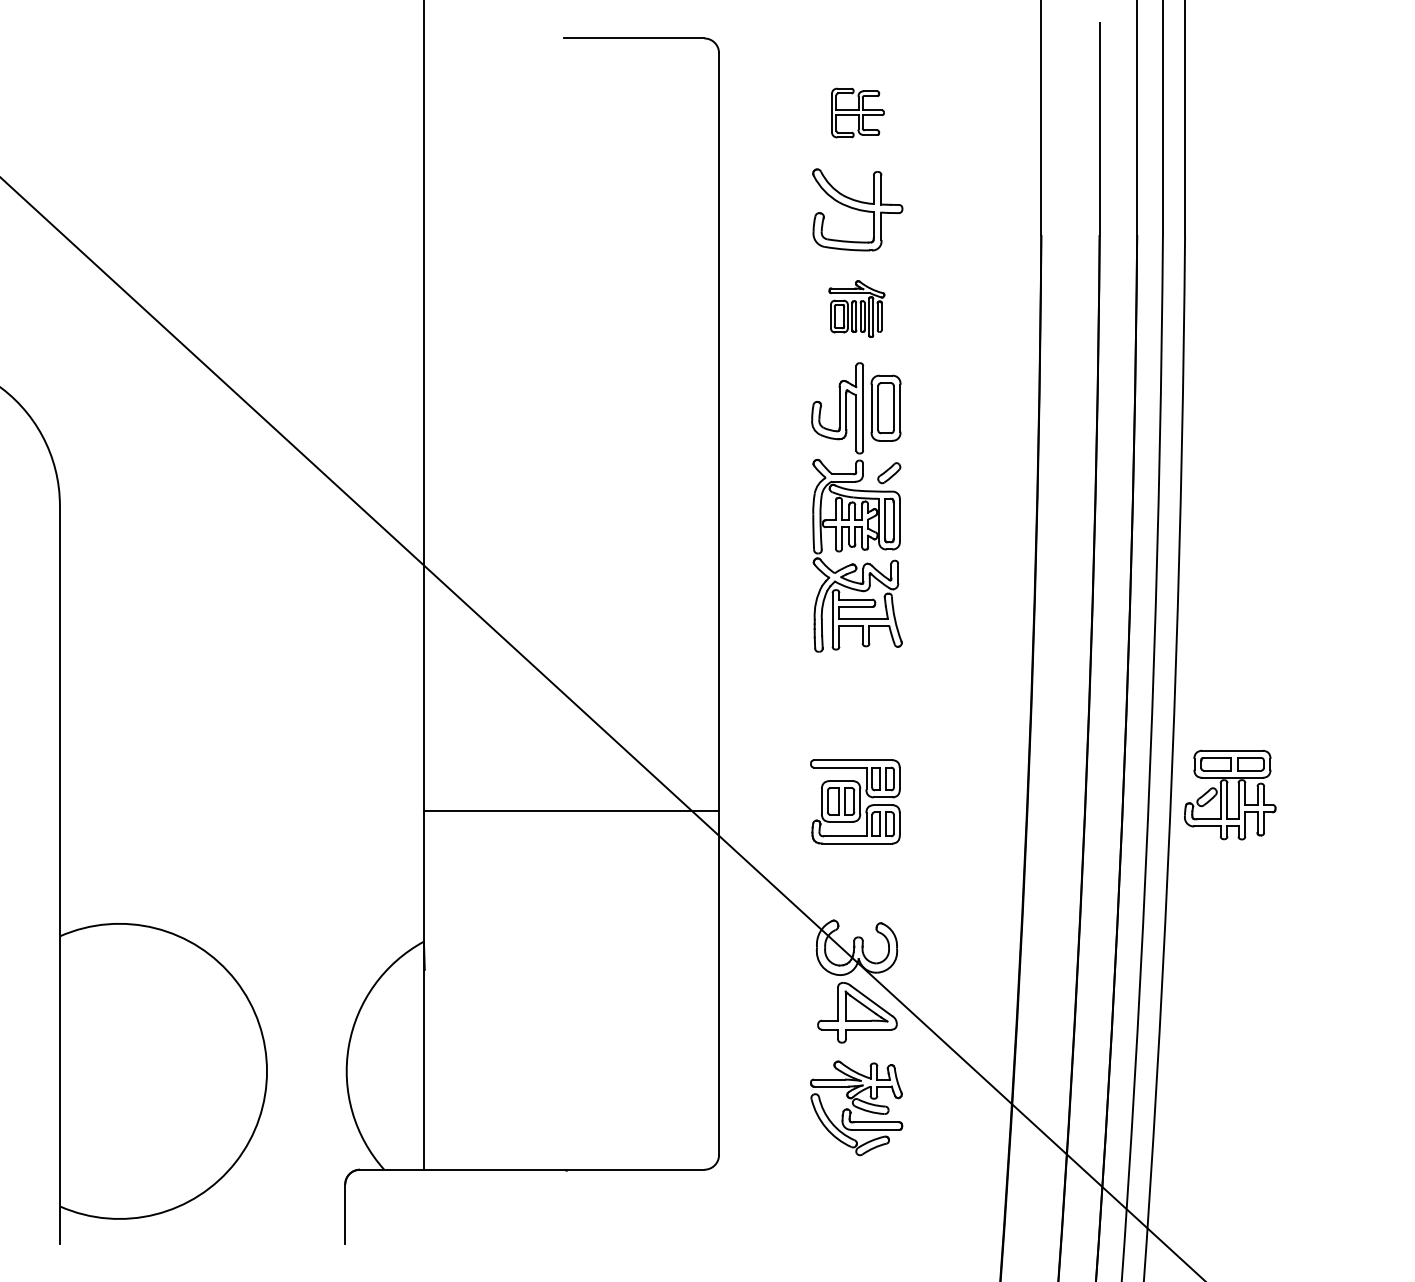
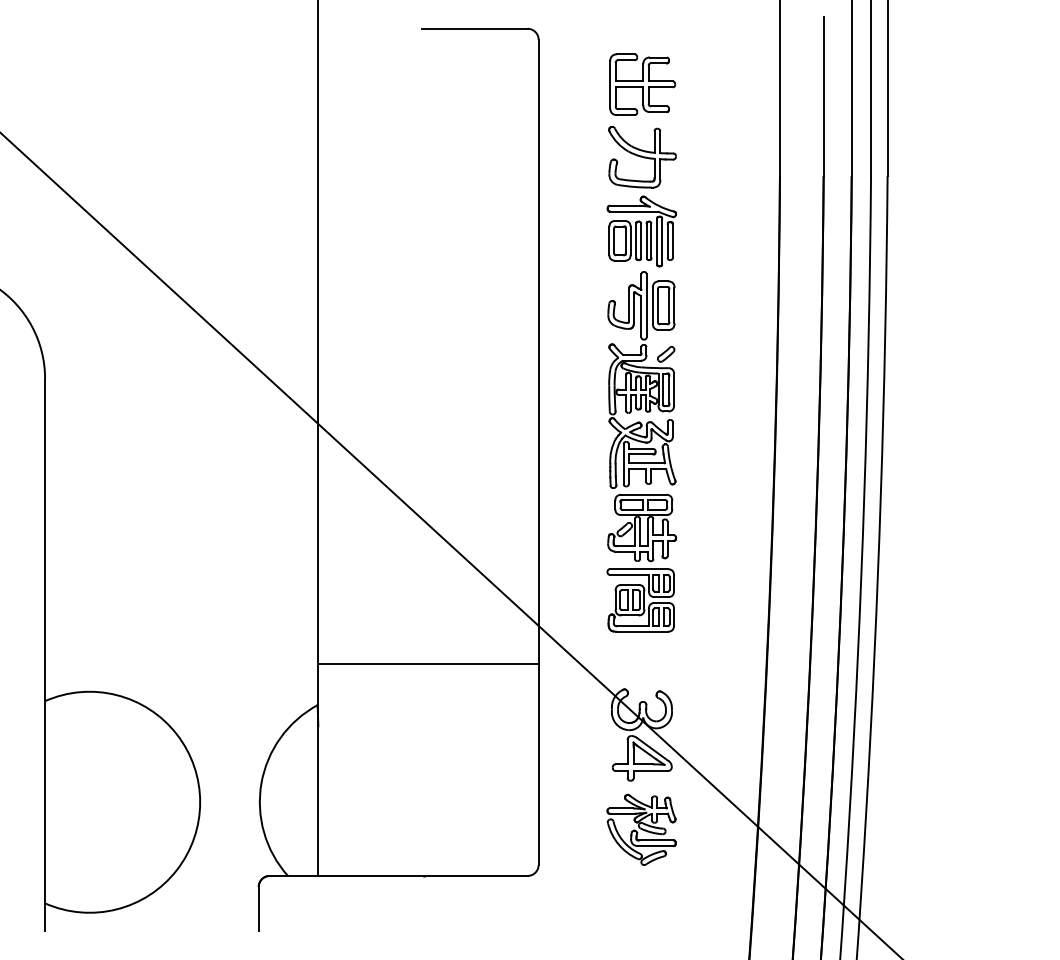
part: (857, 112) -> (642, 84), size x1.67
part: (856, 308) -> (641, 231), size x1.67
part: (1230, 794) -> (642, 527), moved
line: (571, 810) -> (428, 663), moved

